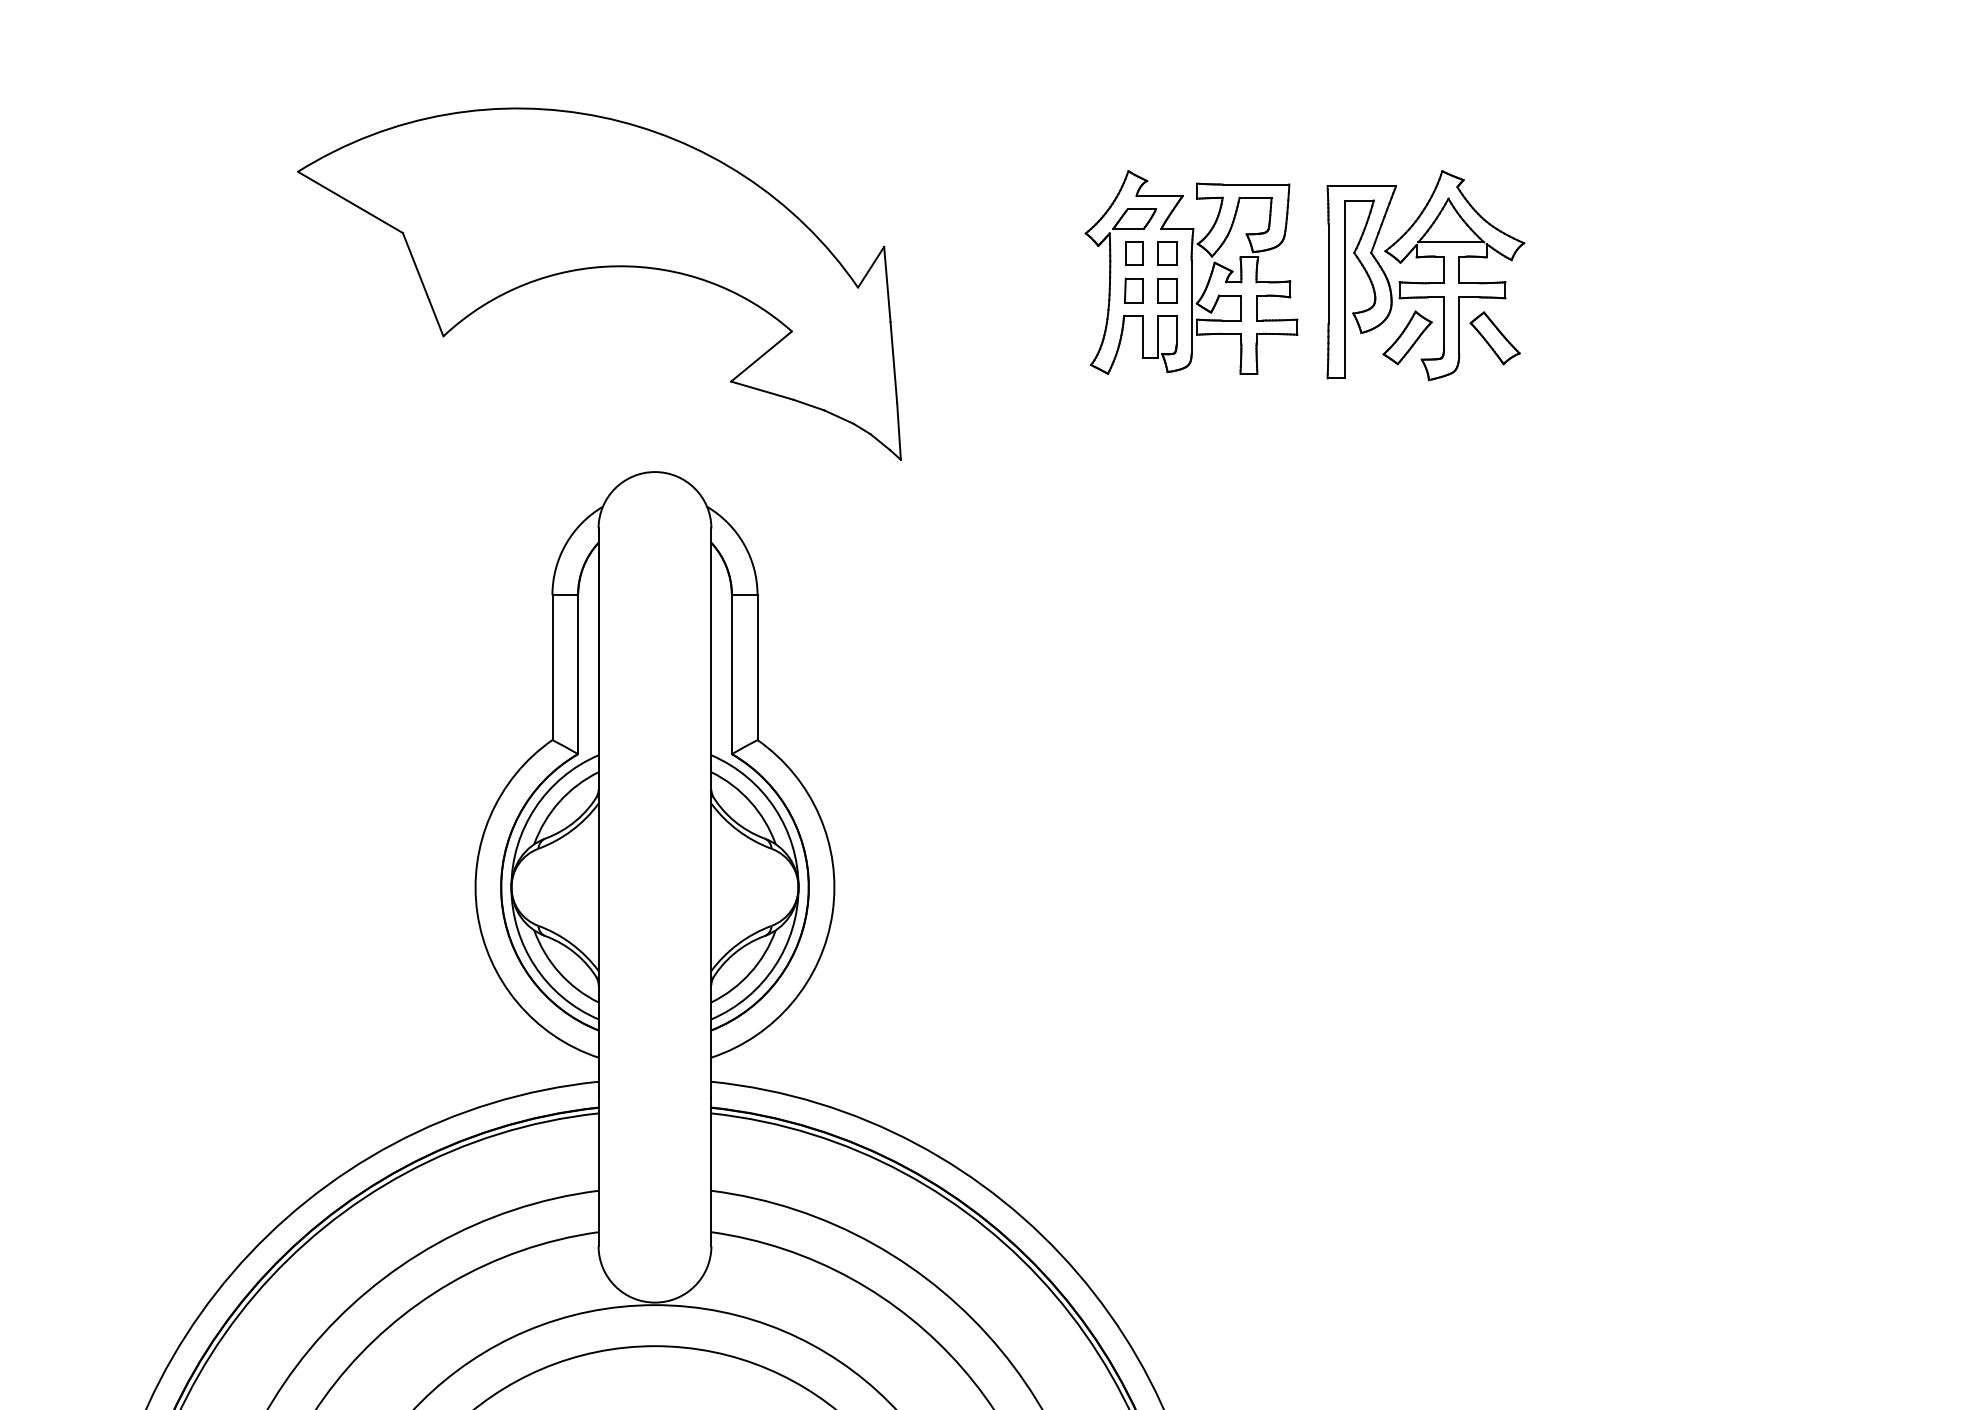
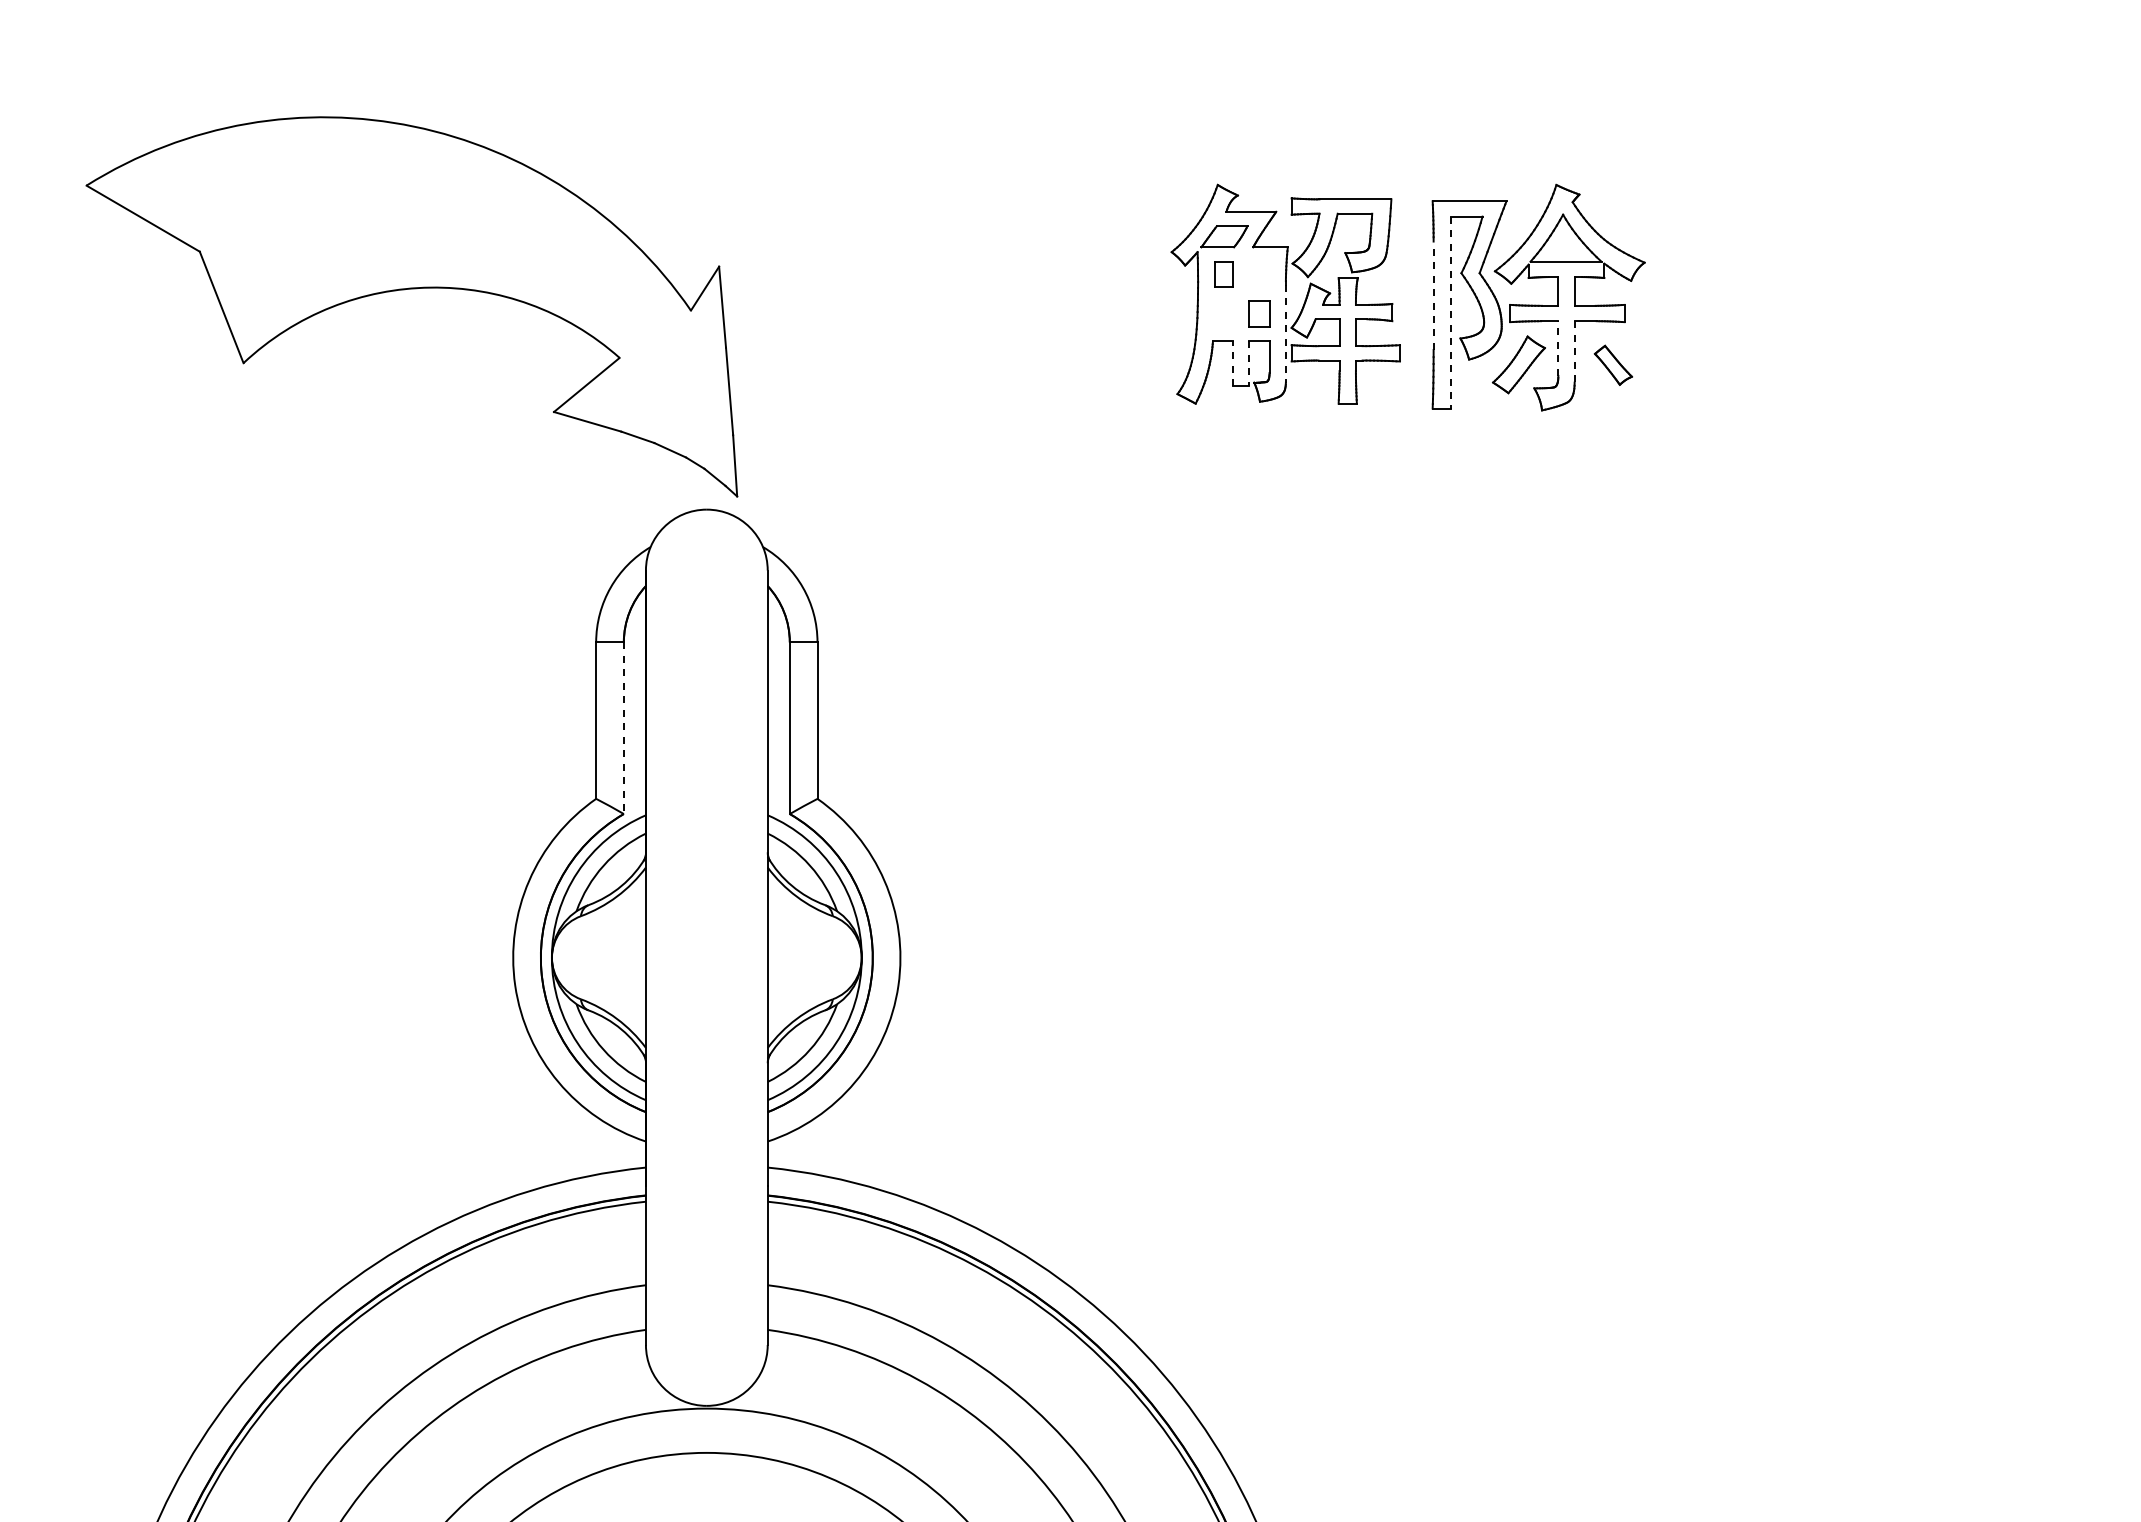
part: (1167, 254) -> (1259, 274), removed
part: (599, 268) -> (411, 289), moved
line: (1328, 273) -> (1433, 295), solid -> dashed
line: (1344, 289) -> (1450, 312), solid -> dashed
part: (1133, 290) -> (1223, 313), removed
line: (1191, 308) -> (1285, 333), solid -> dashed
line: (1444, 322) -> (1558, 348), solid -> dashed
line: (1459, 325) -> (1574, 351), solid -> dashed
line: (1143, 336) -> (1233, 363), solid -> dashed
line: (1157, 336) -> (1249, 363), solid -> dashed
part: (1495, 338) -> (1613, 365), size x0.7
line: (577, 674) -> (623, 728), solid -> dashed

